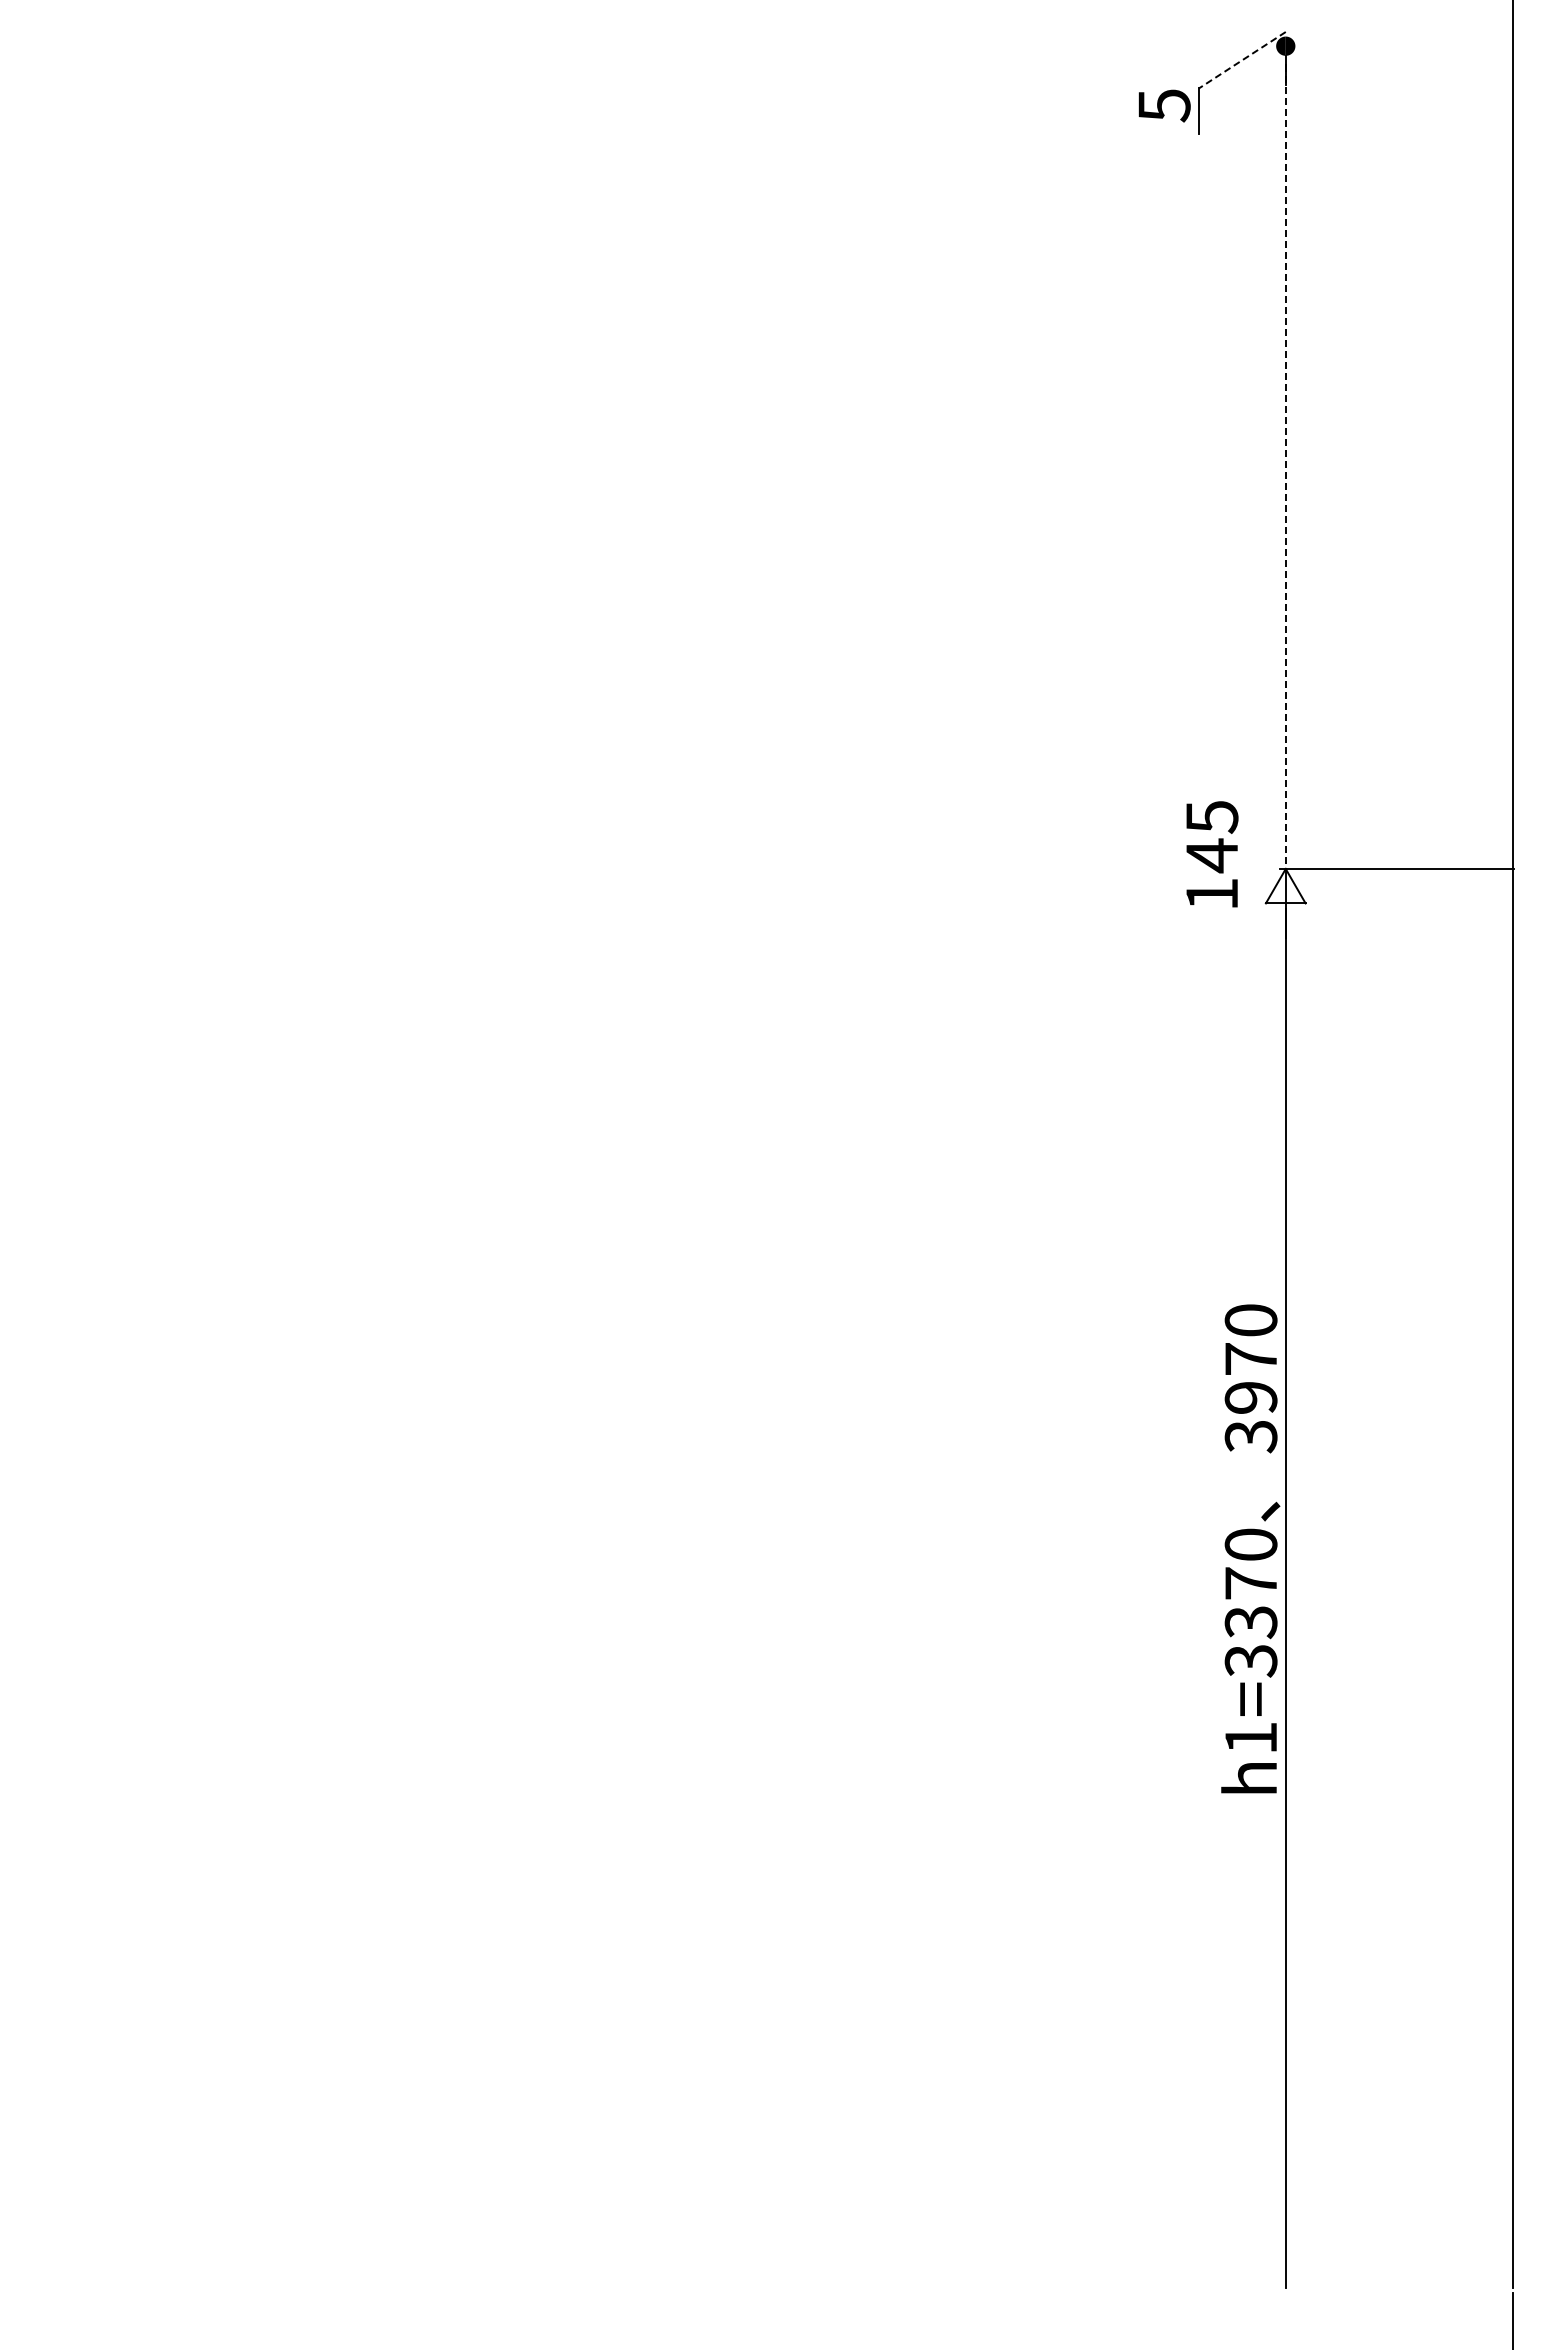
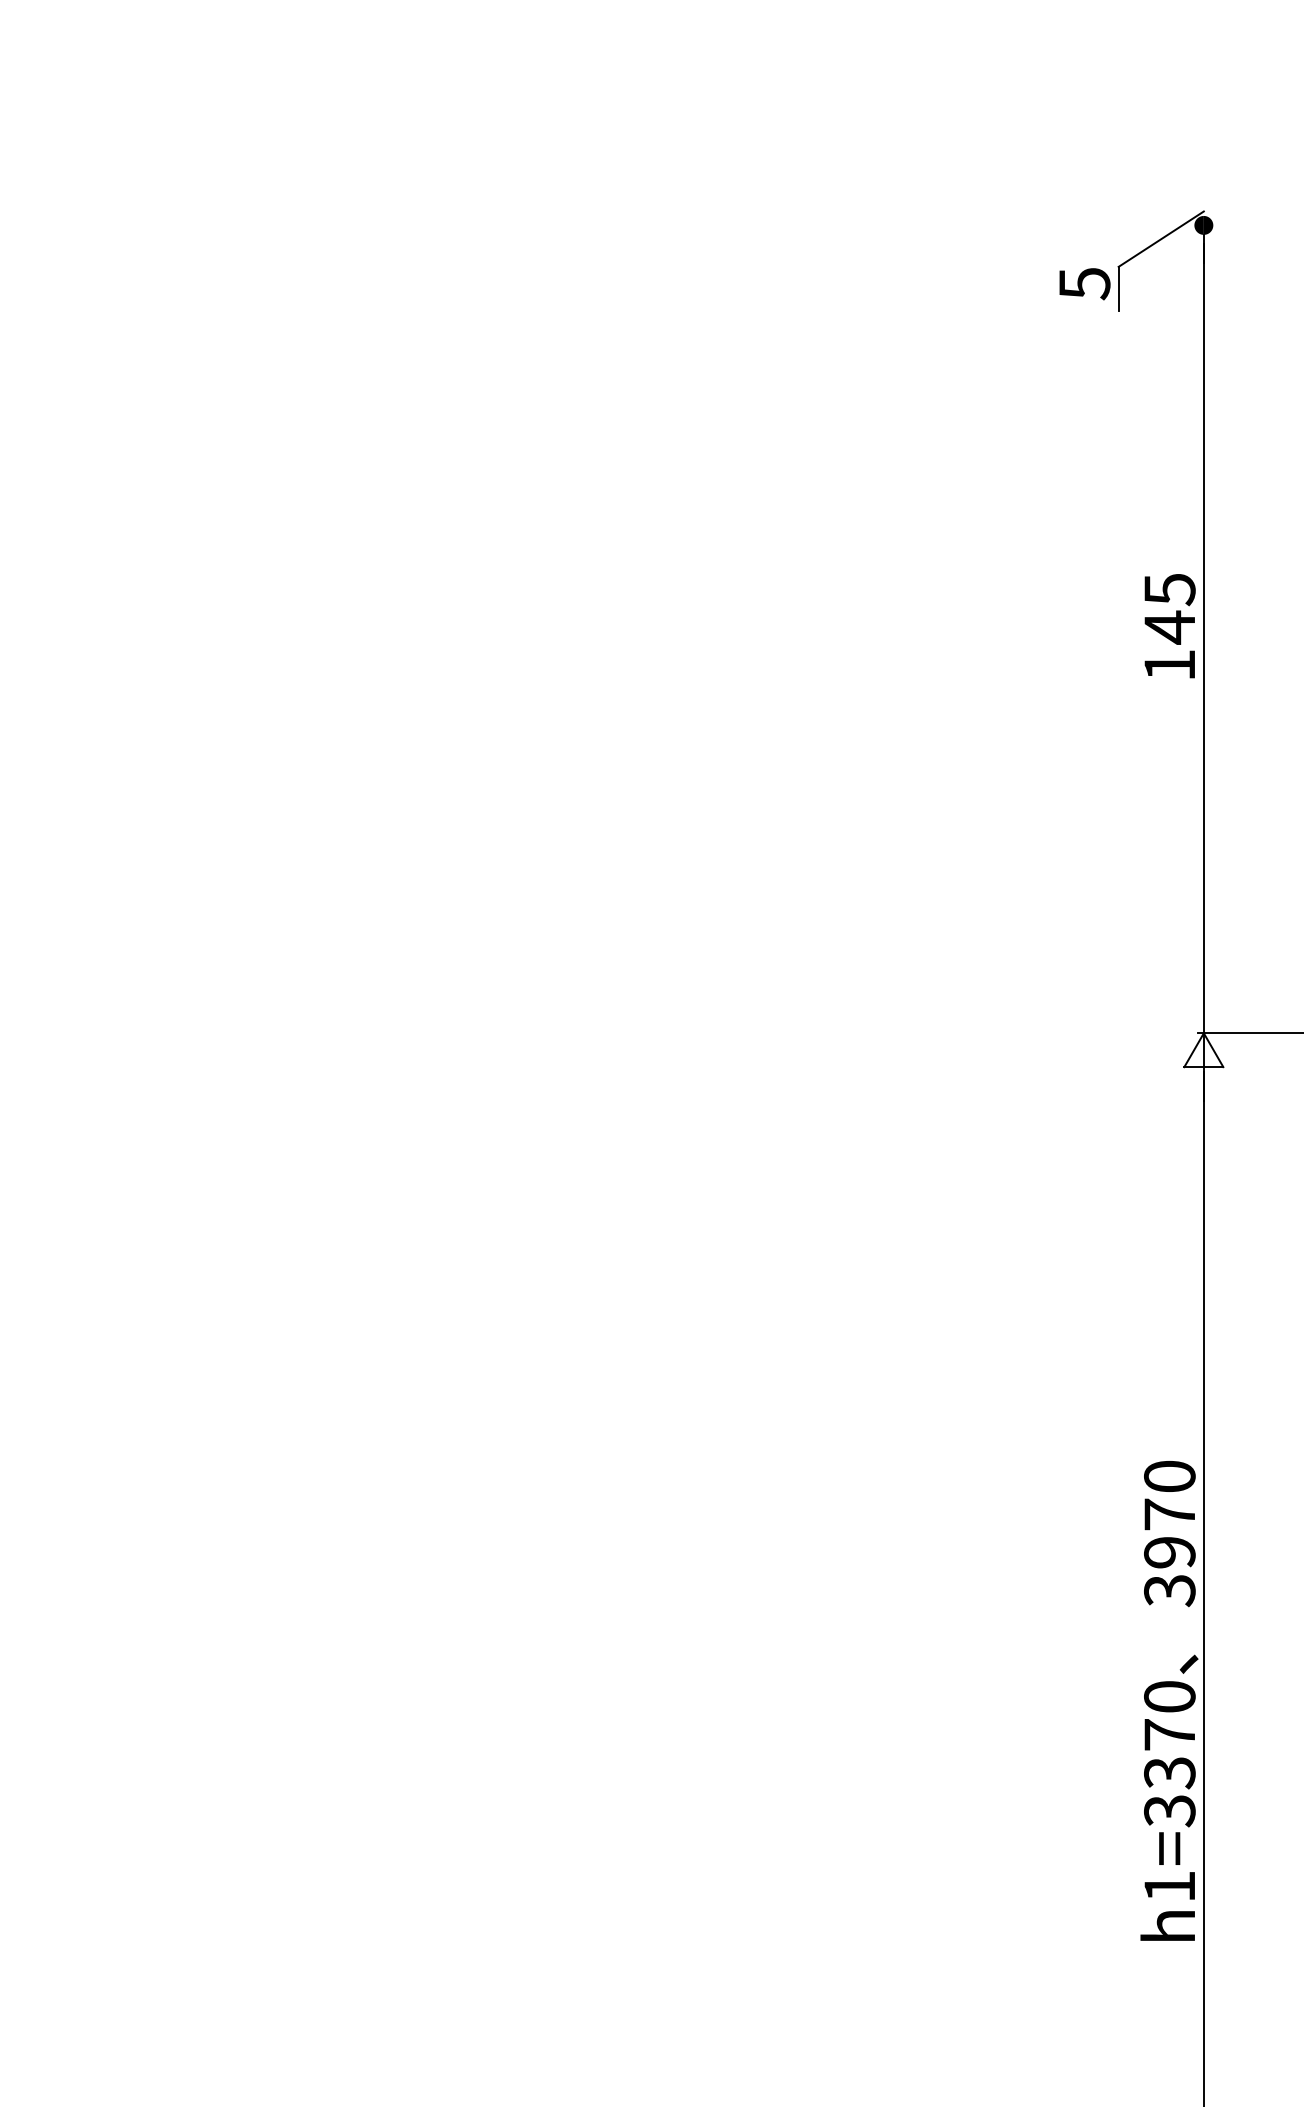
line: (1242, 60) -> (1161, 239), dashed -> solid
line: (1285, 467) -> (1203, 639), dashed -> solid
text: (1212, 854) -> (1170, 626), moved

